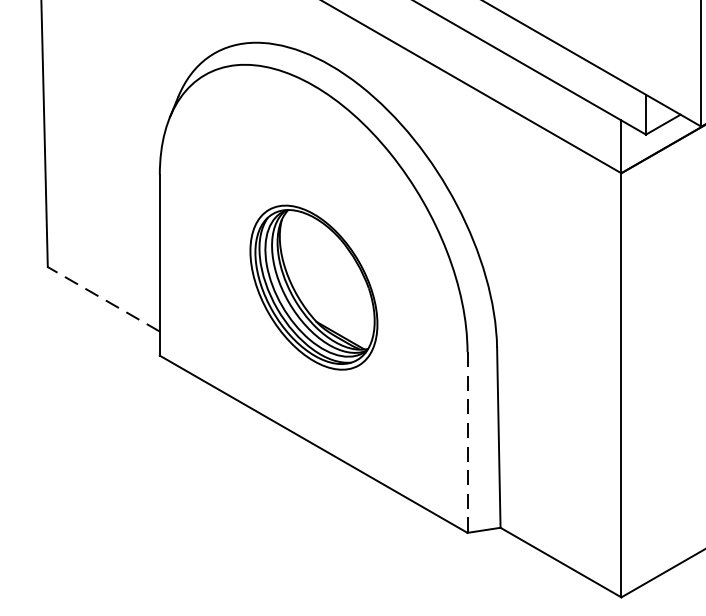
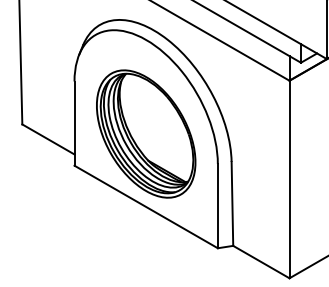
part: (314, 286) -> (146, 133), size x1.67
line: (103, 299) -> (48, 139), dashed -> solid
line: (466, 443) -> (217, 206), dashed -> solid

